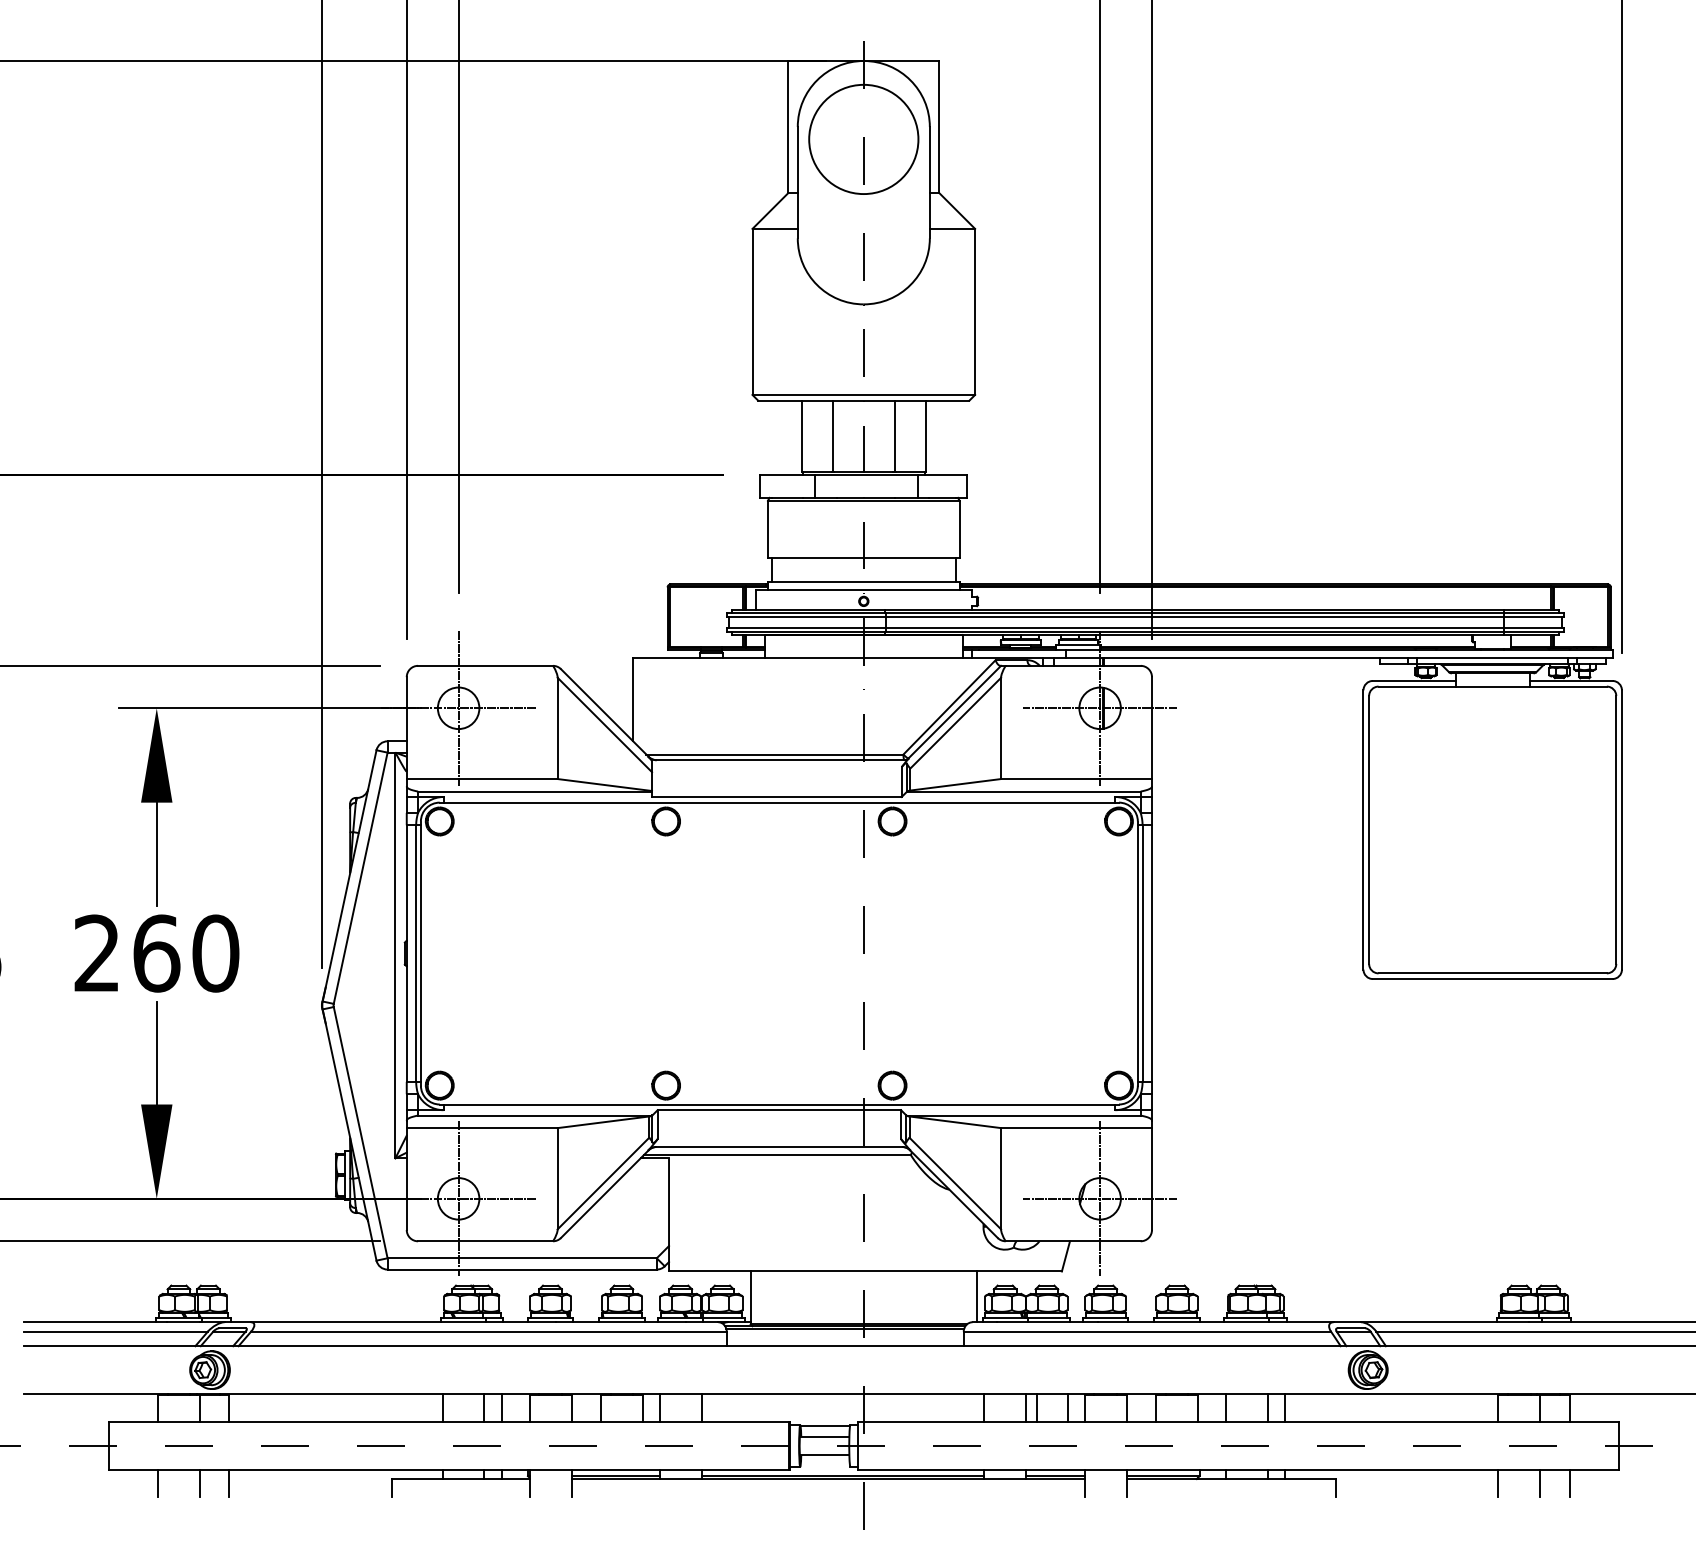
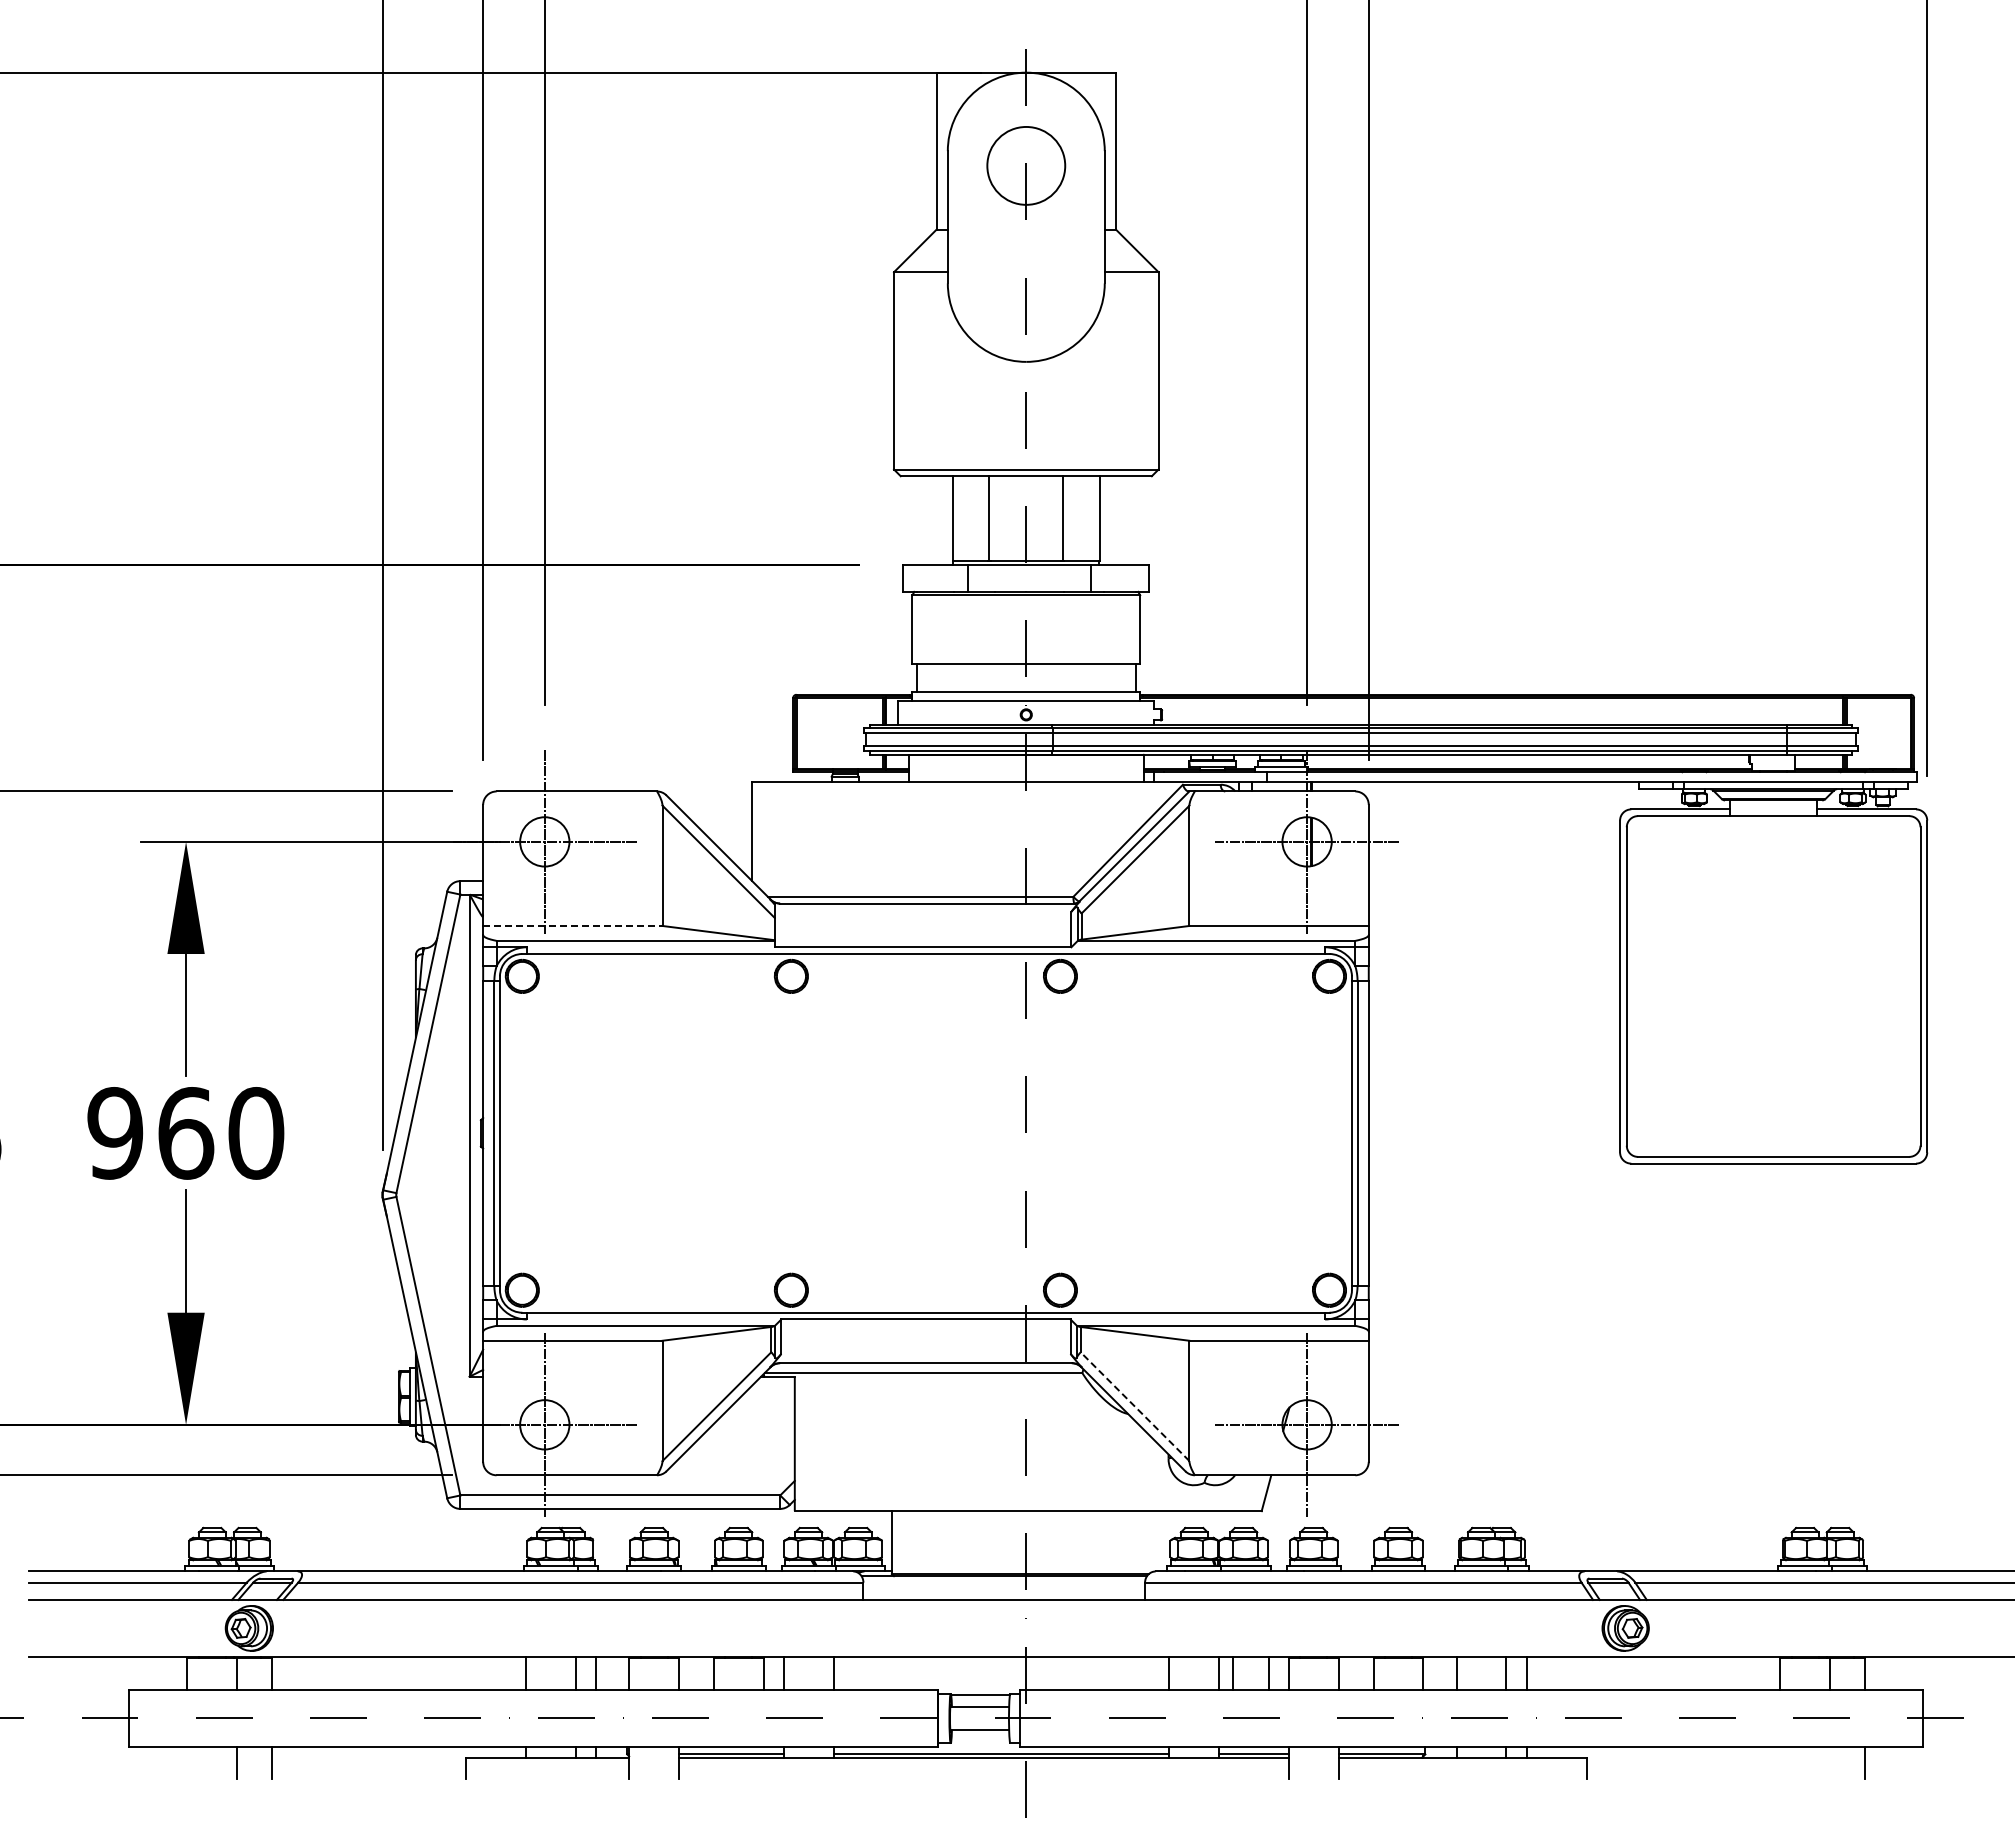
circle: (863, 139) -> (1026, 165), size x0.6
line: (481, 778) -> (572, 925), solid -> dashed
text: (97, 953) -> (115, 1133), 260 -> 960
line: (955, 1183) -> (1135, 1406), solid -> dashed
line: (976, 1297) -> (1160, 1541), removed
line: (845, 1328) -> (1004, 1579), removed
line: (157, 1483) -> (187, 1763), removed
line: (1498, 1483) -> (1780, 1763), removed
line: (1539, 1483) -> (1829, 1763), removed

